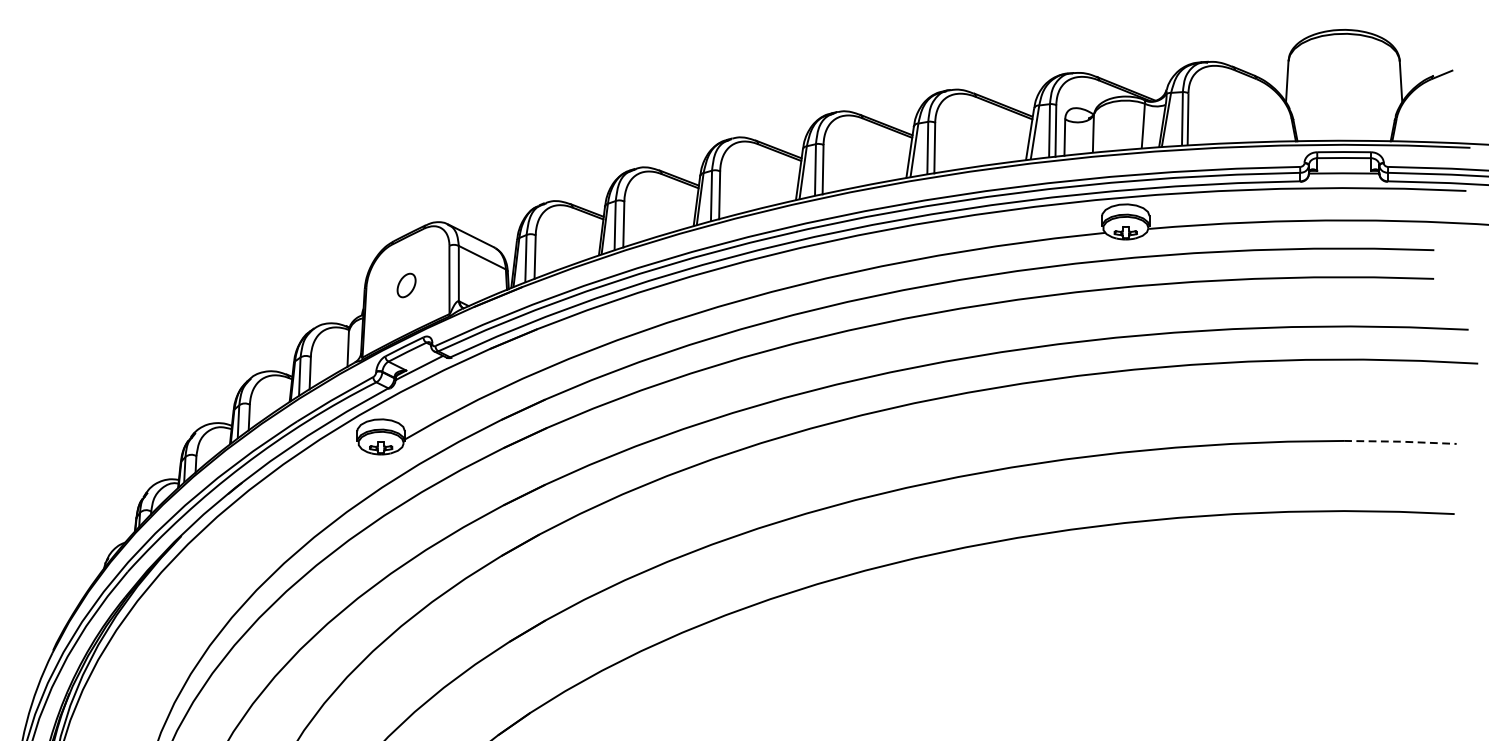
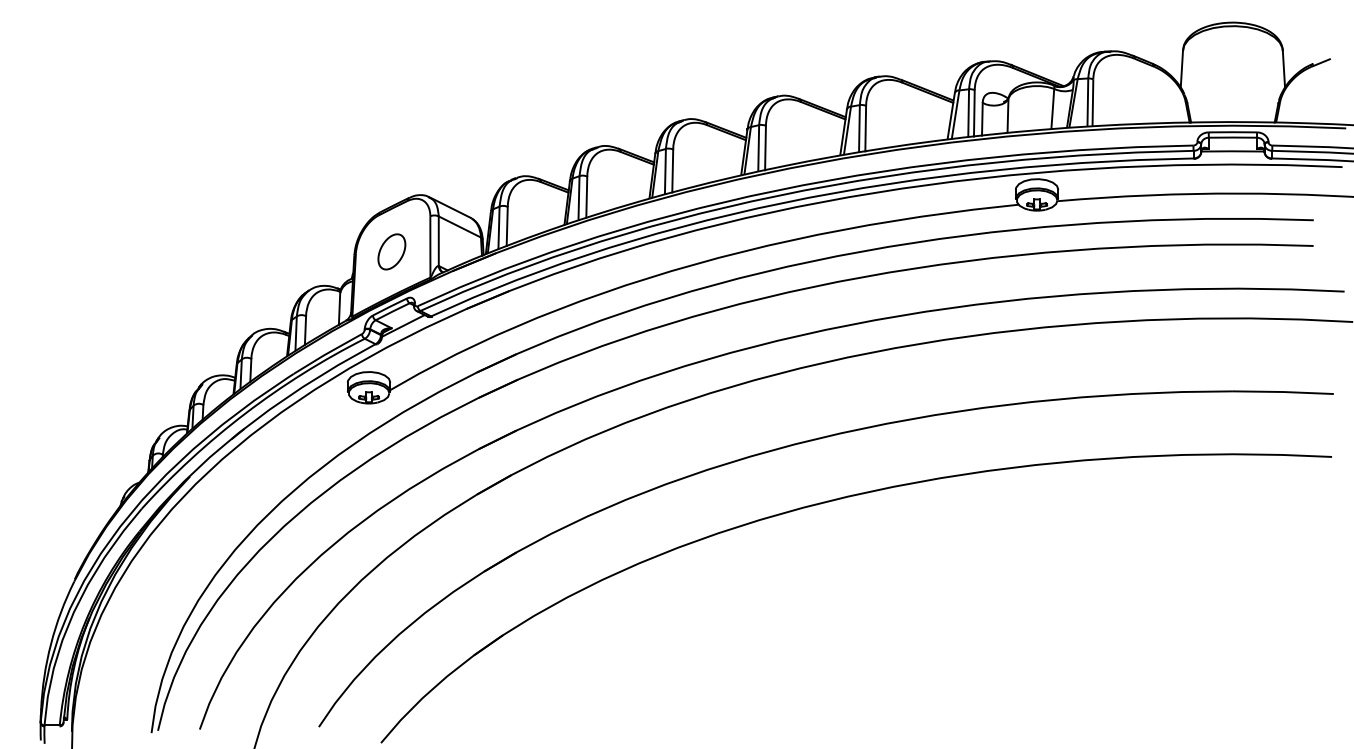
part: (406, 285) -> (391, 251), size x1.67
line: (1400, 442) -> (1283, 392), dashed -> solid

